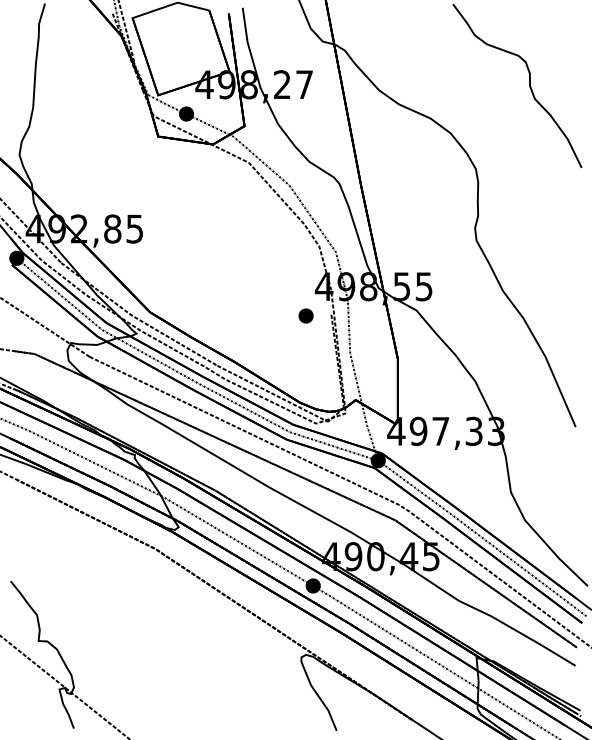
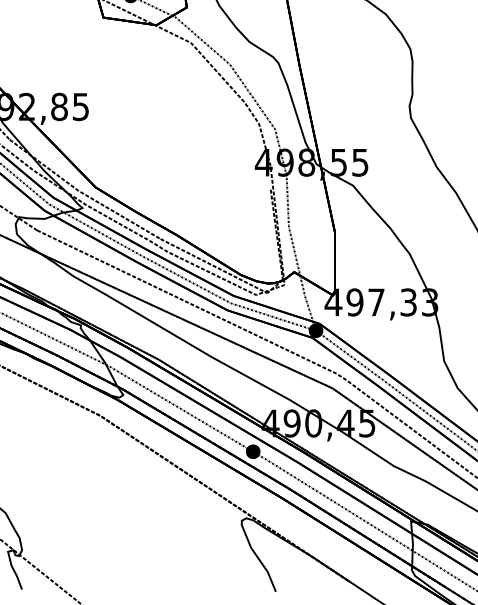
part: (305, 315) -> (245, 190), removed

